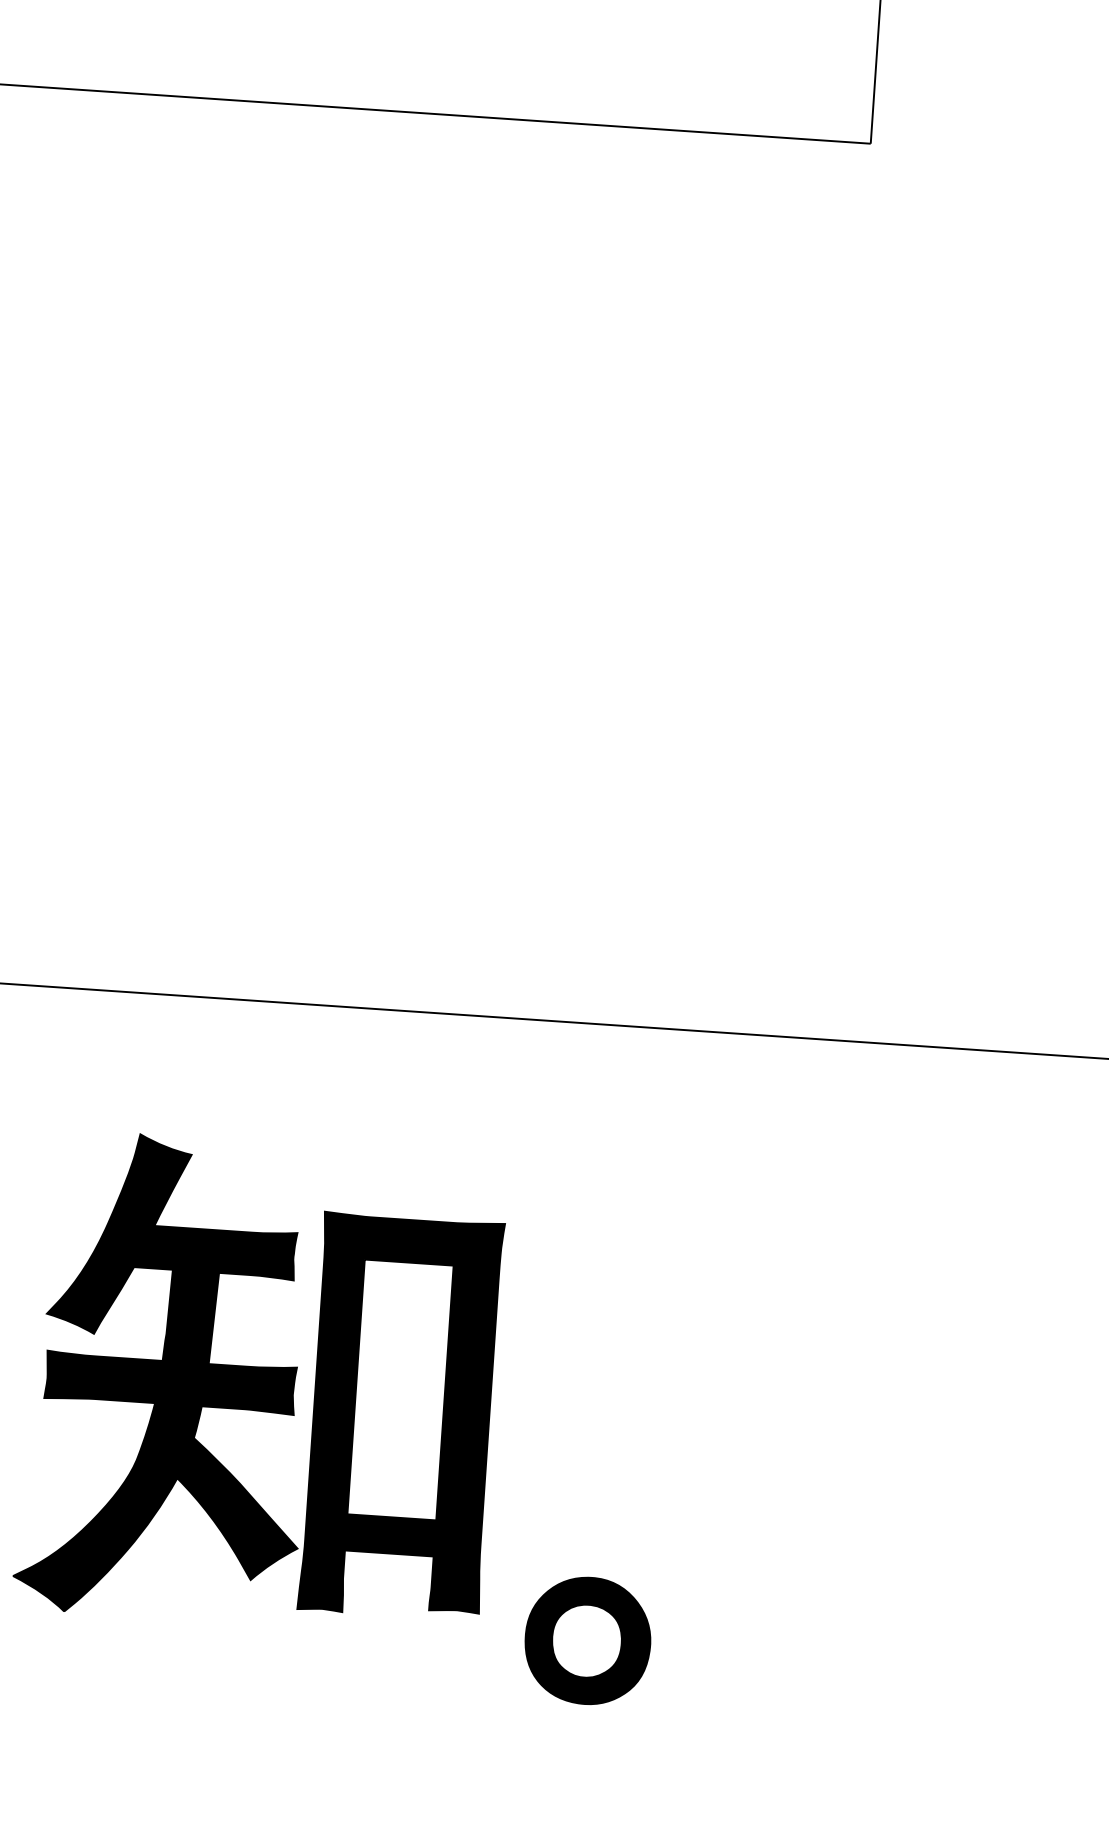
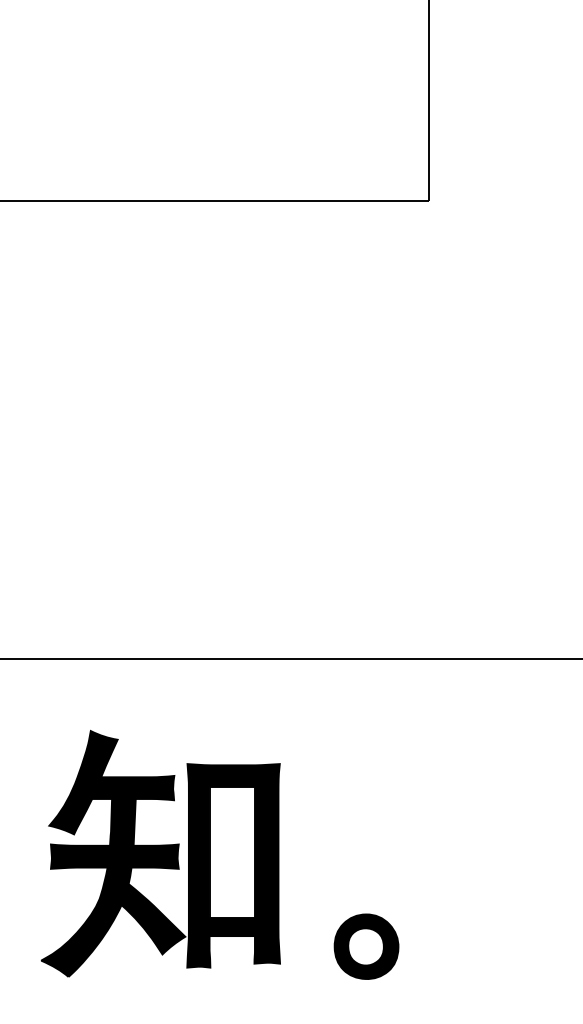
part: (587, 1640) -> (366, 946), moved

